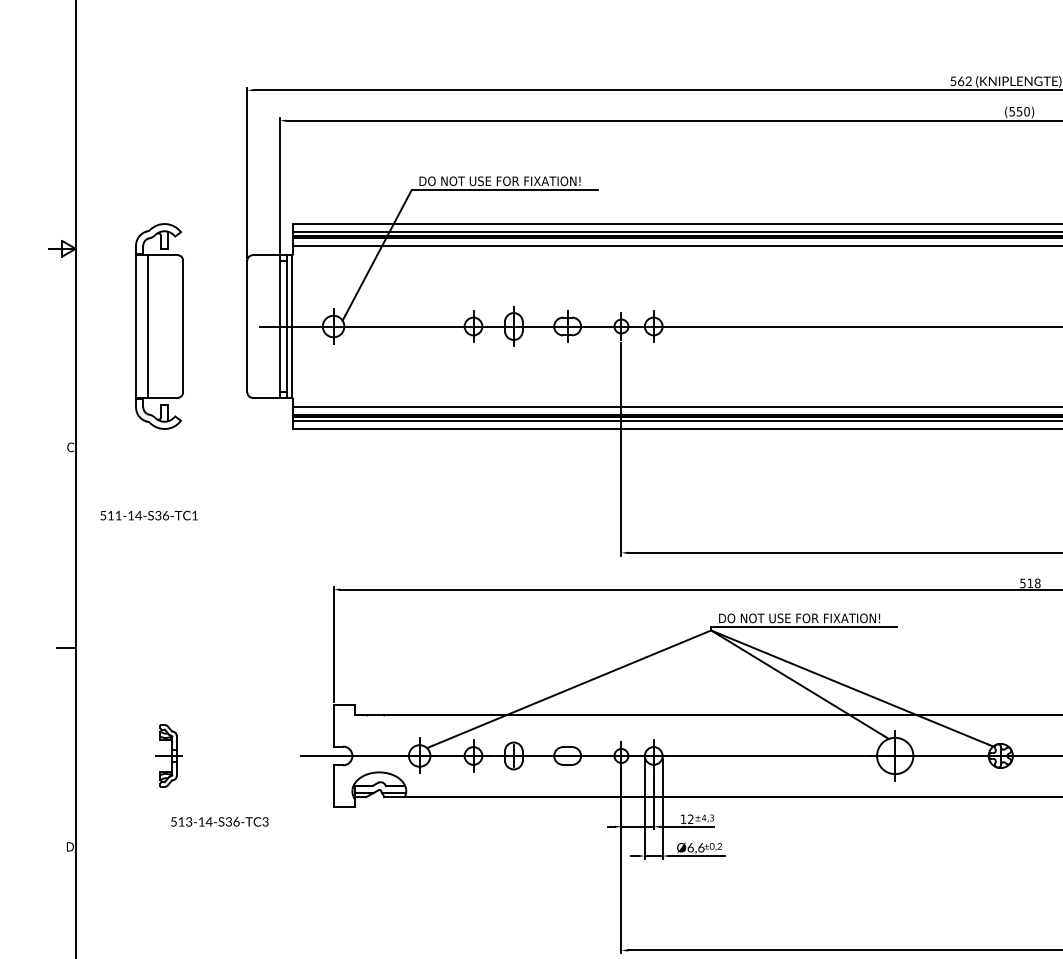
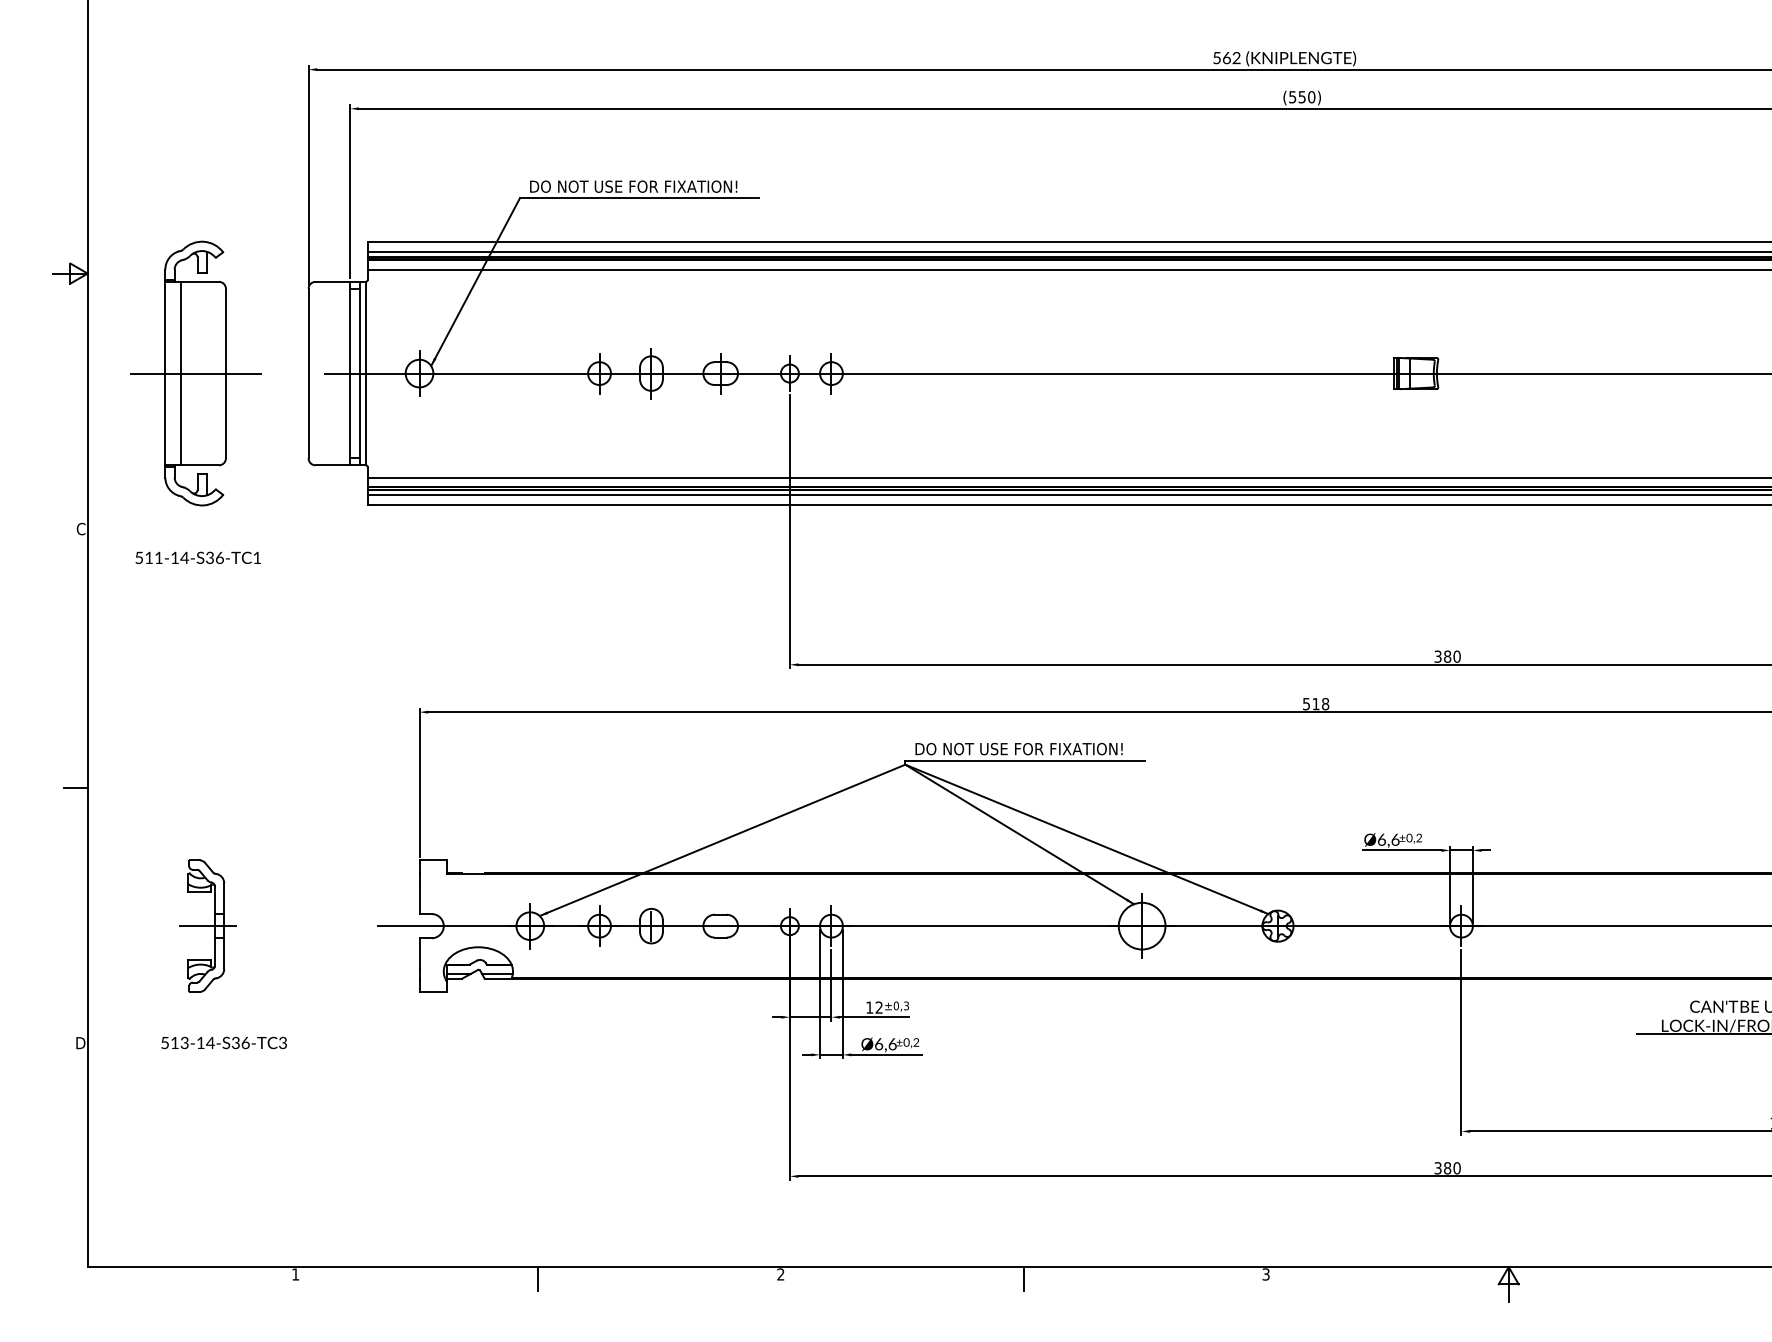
line: (159, 326) -> (195, 373), added
text: (148, 515) -> (197, 557), moved
part: (168, 755) -> (207, 925), size x1.67
text: (704, 817) -> (896, 1005), ±4,3 -> ±0,3
text: (219, 821) -> (223, 1042), moved

